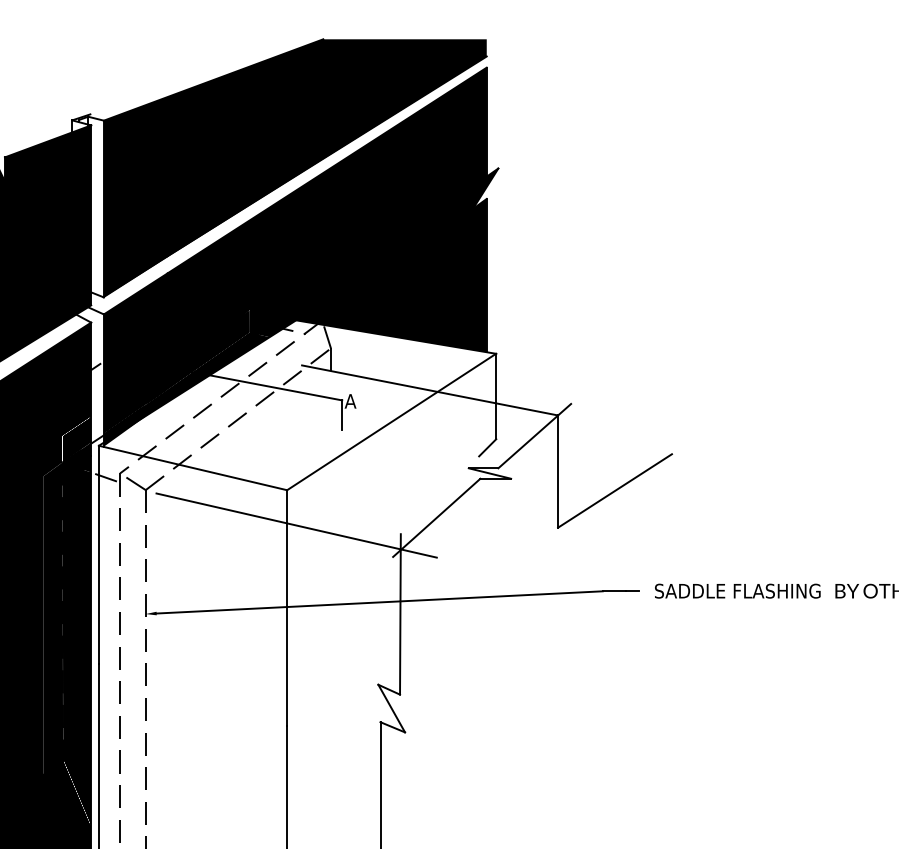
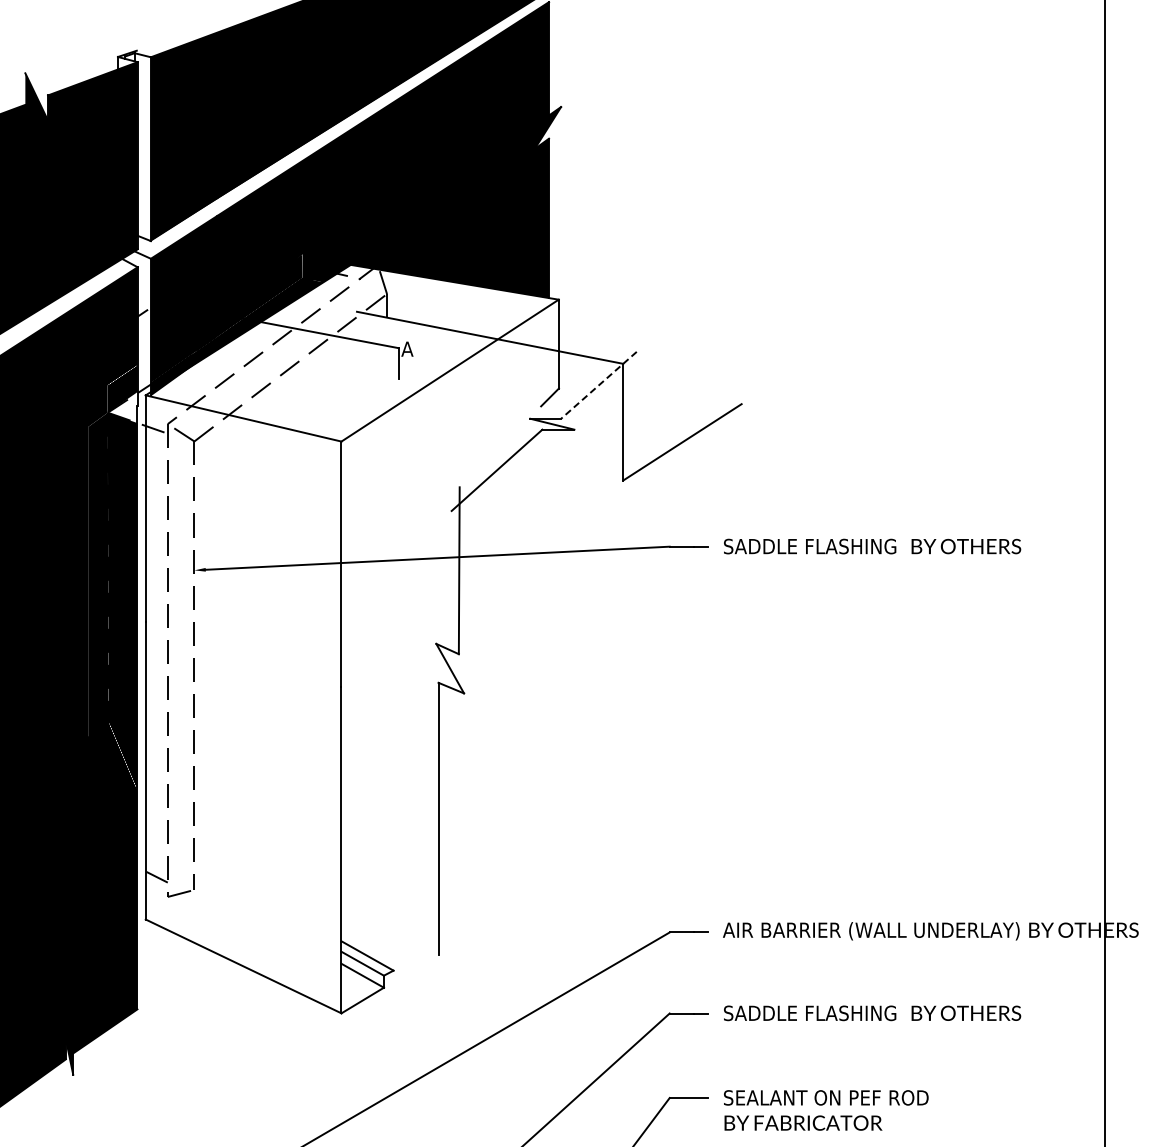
line: (534, 436) -> (598, 385), solid -> dashed
fill: (76, 457) -> (122, 407), removed
line: (296, 524) -> (351, 477), removed

